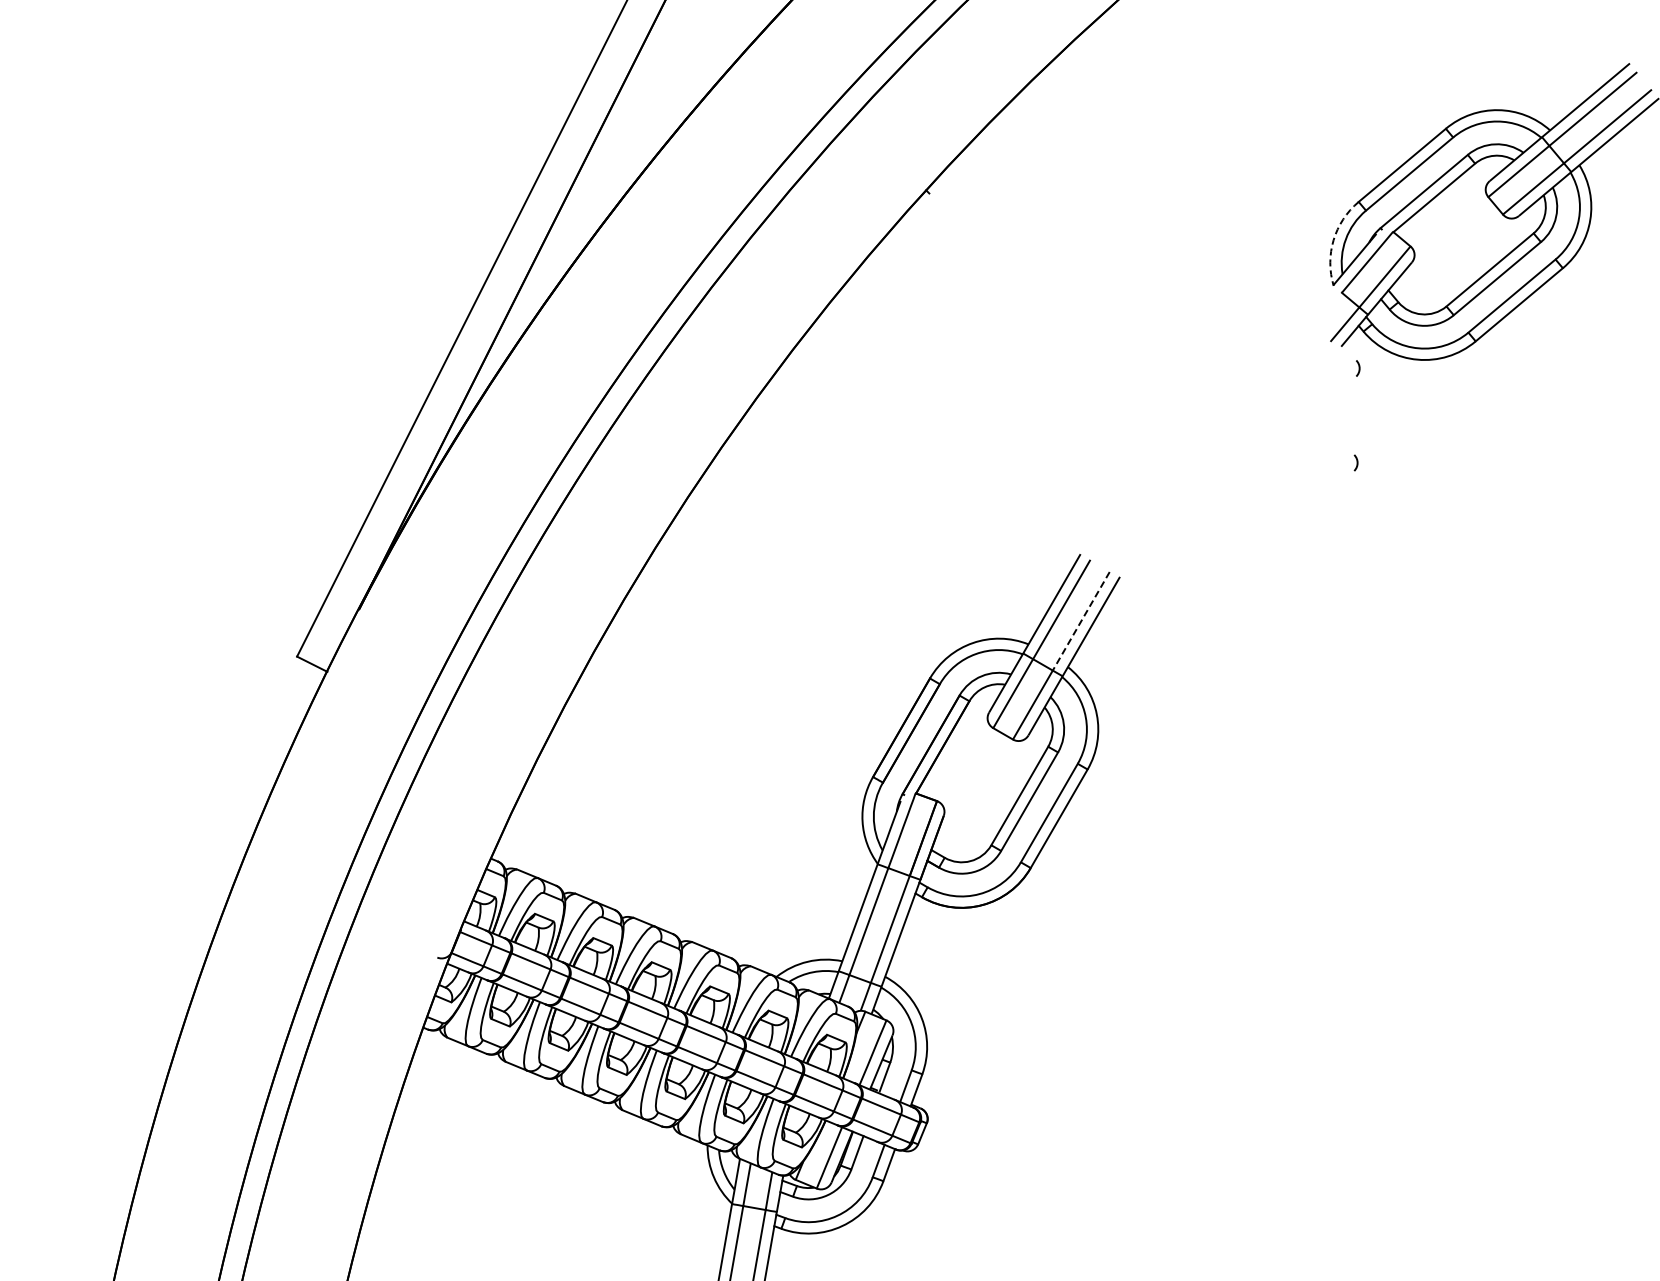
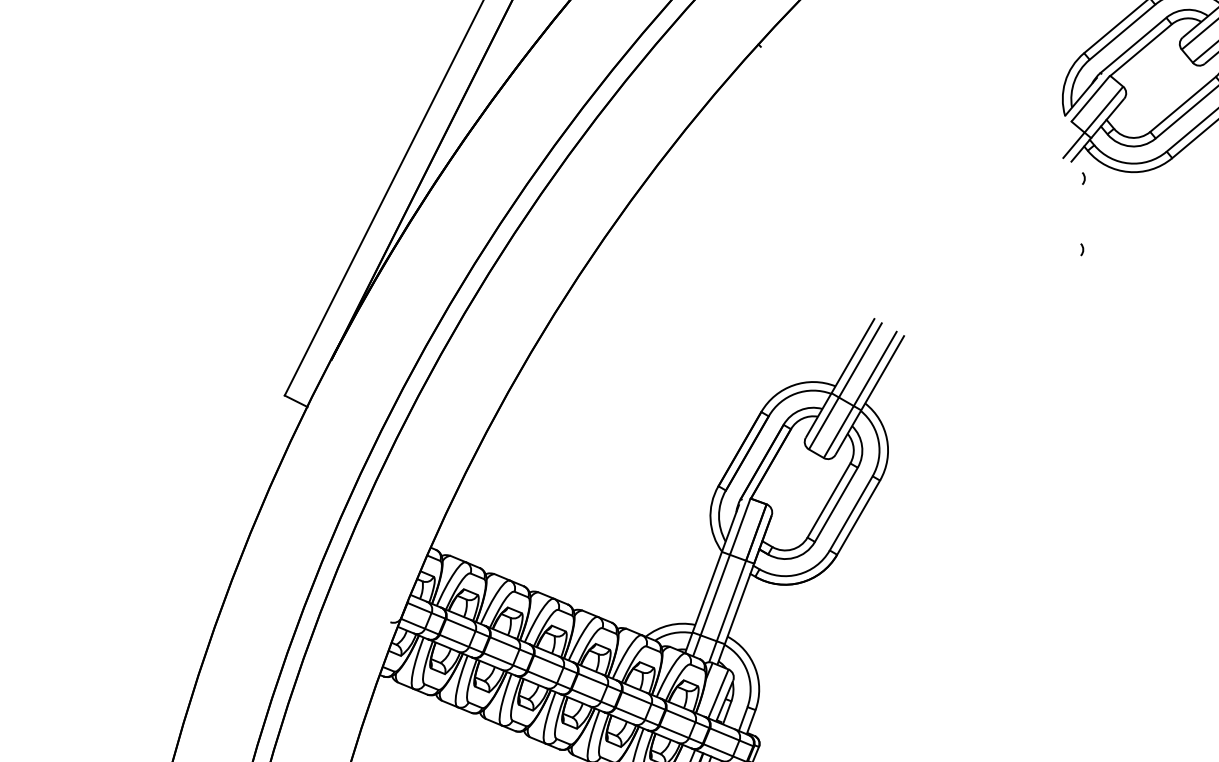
arc: (1333, 240) -> (1065, 82), dashed -> solid
line: (1081, 621) -> (875, 369), dashed -> solid

